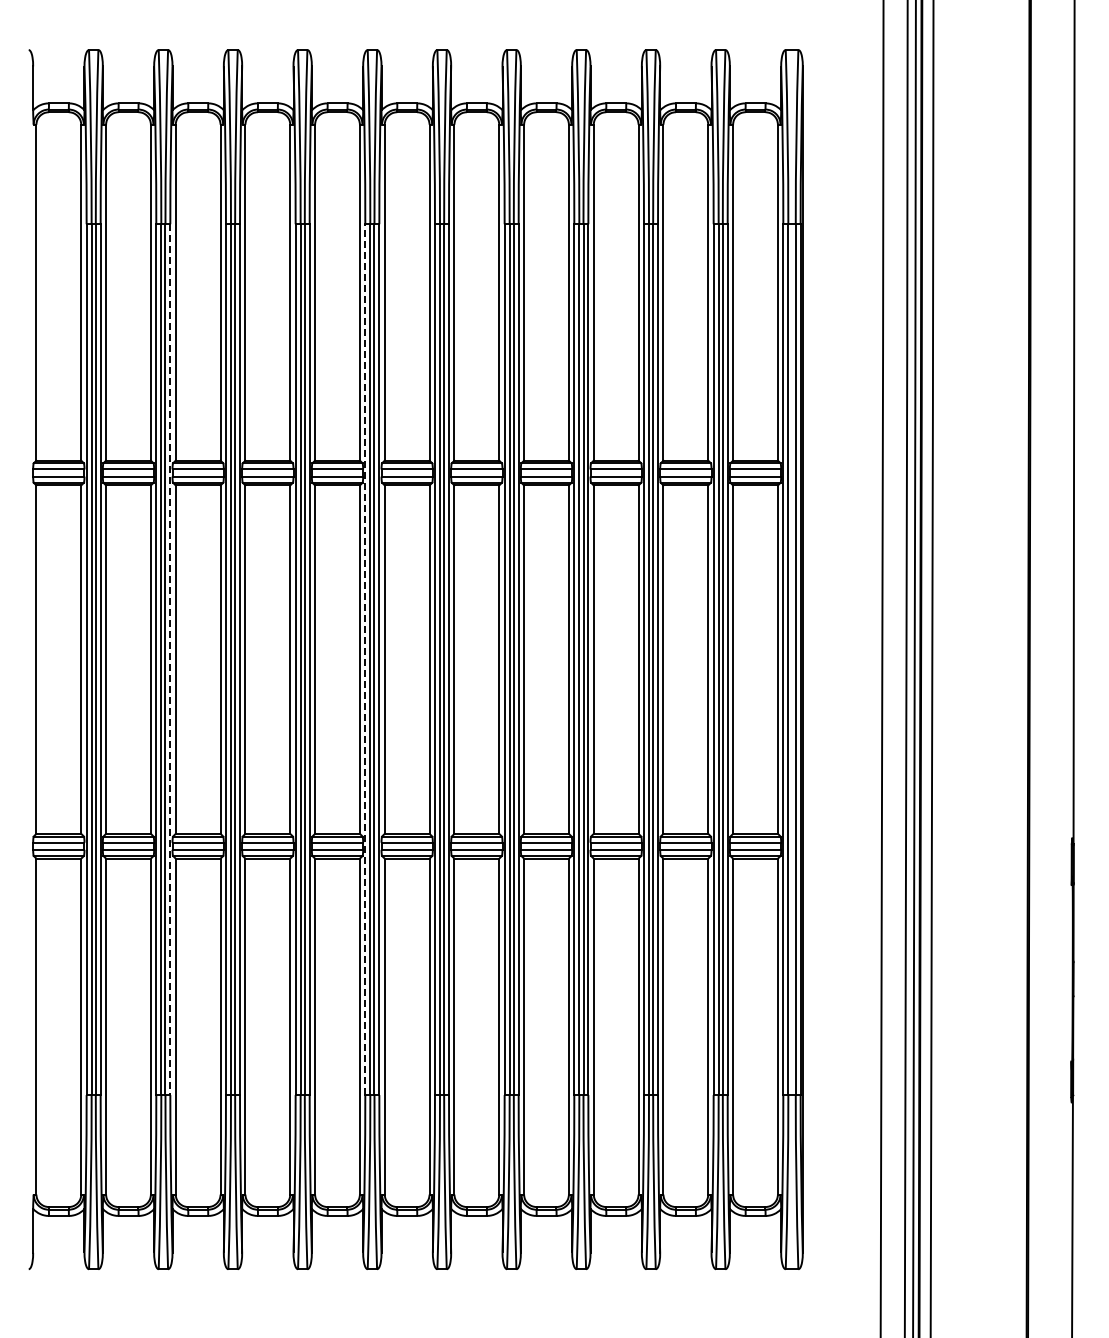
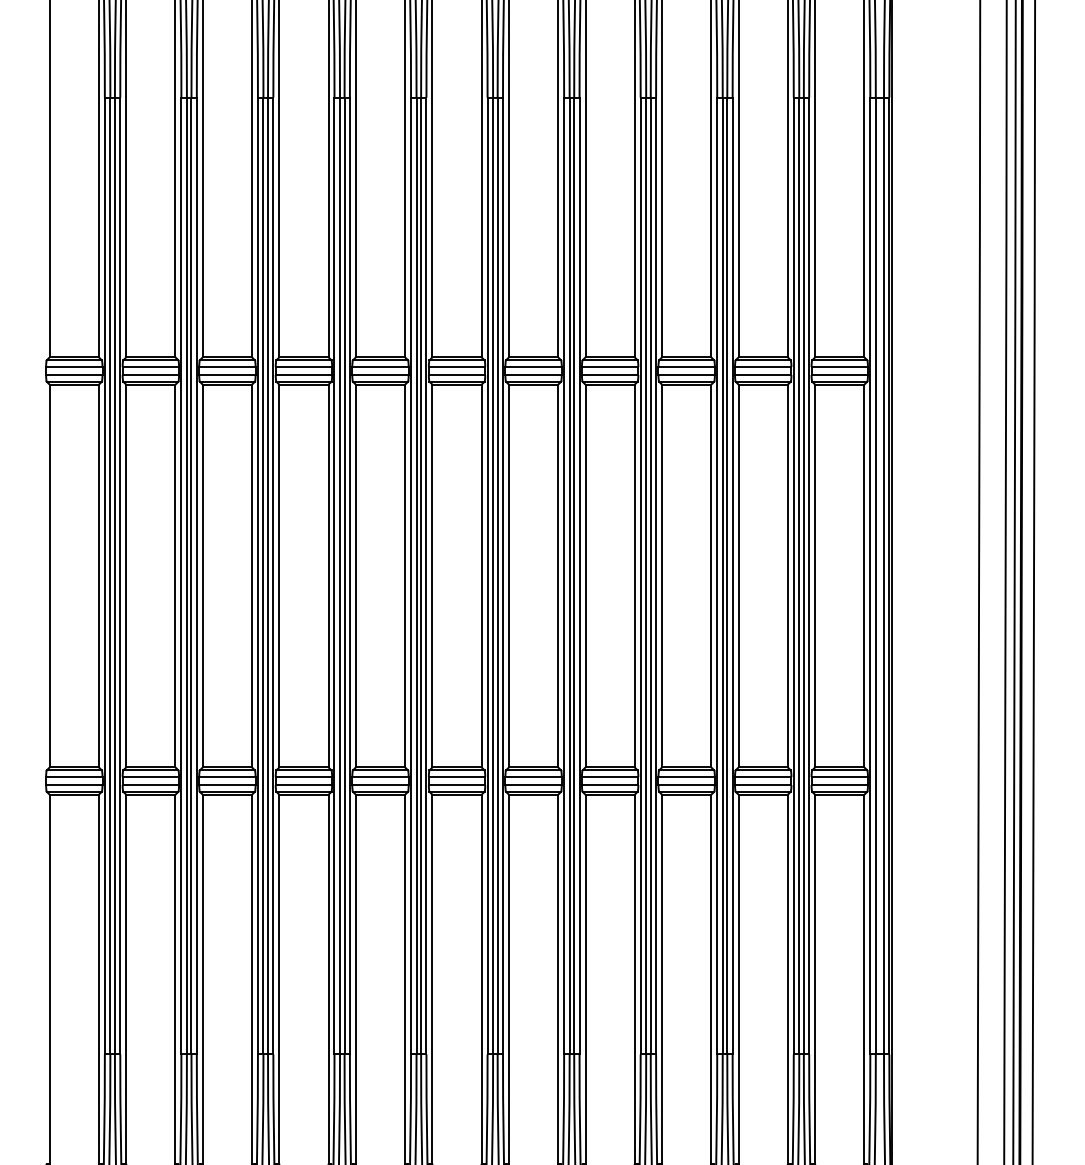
line: (365, 659) -> (411, 575), dashed -> solid
line: (170, 660) -> (197, 576), dashed -> solid

